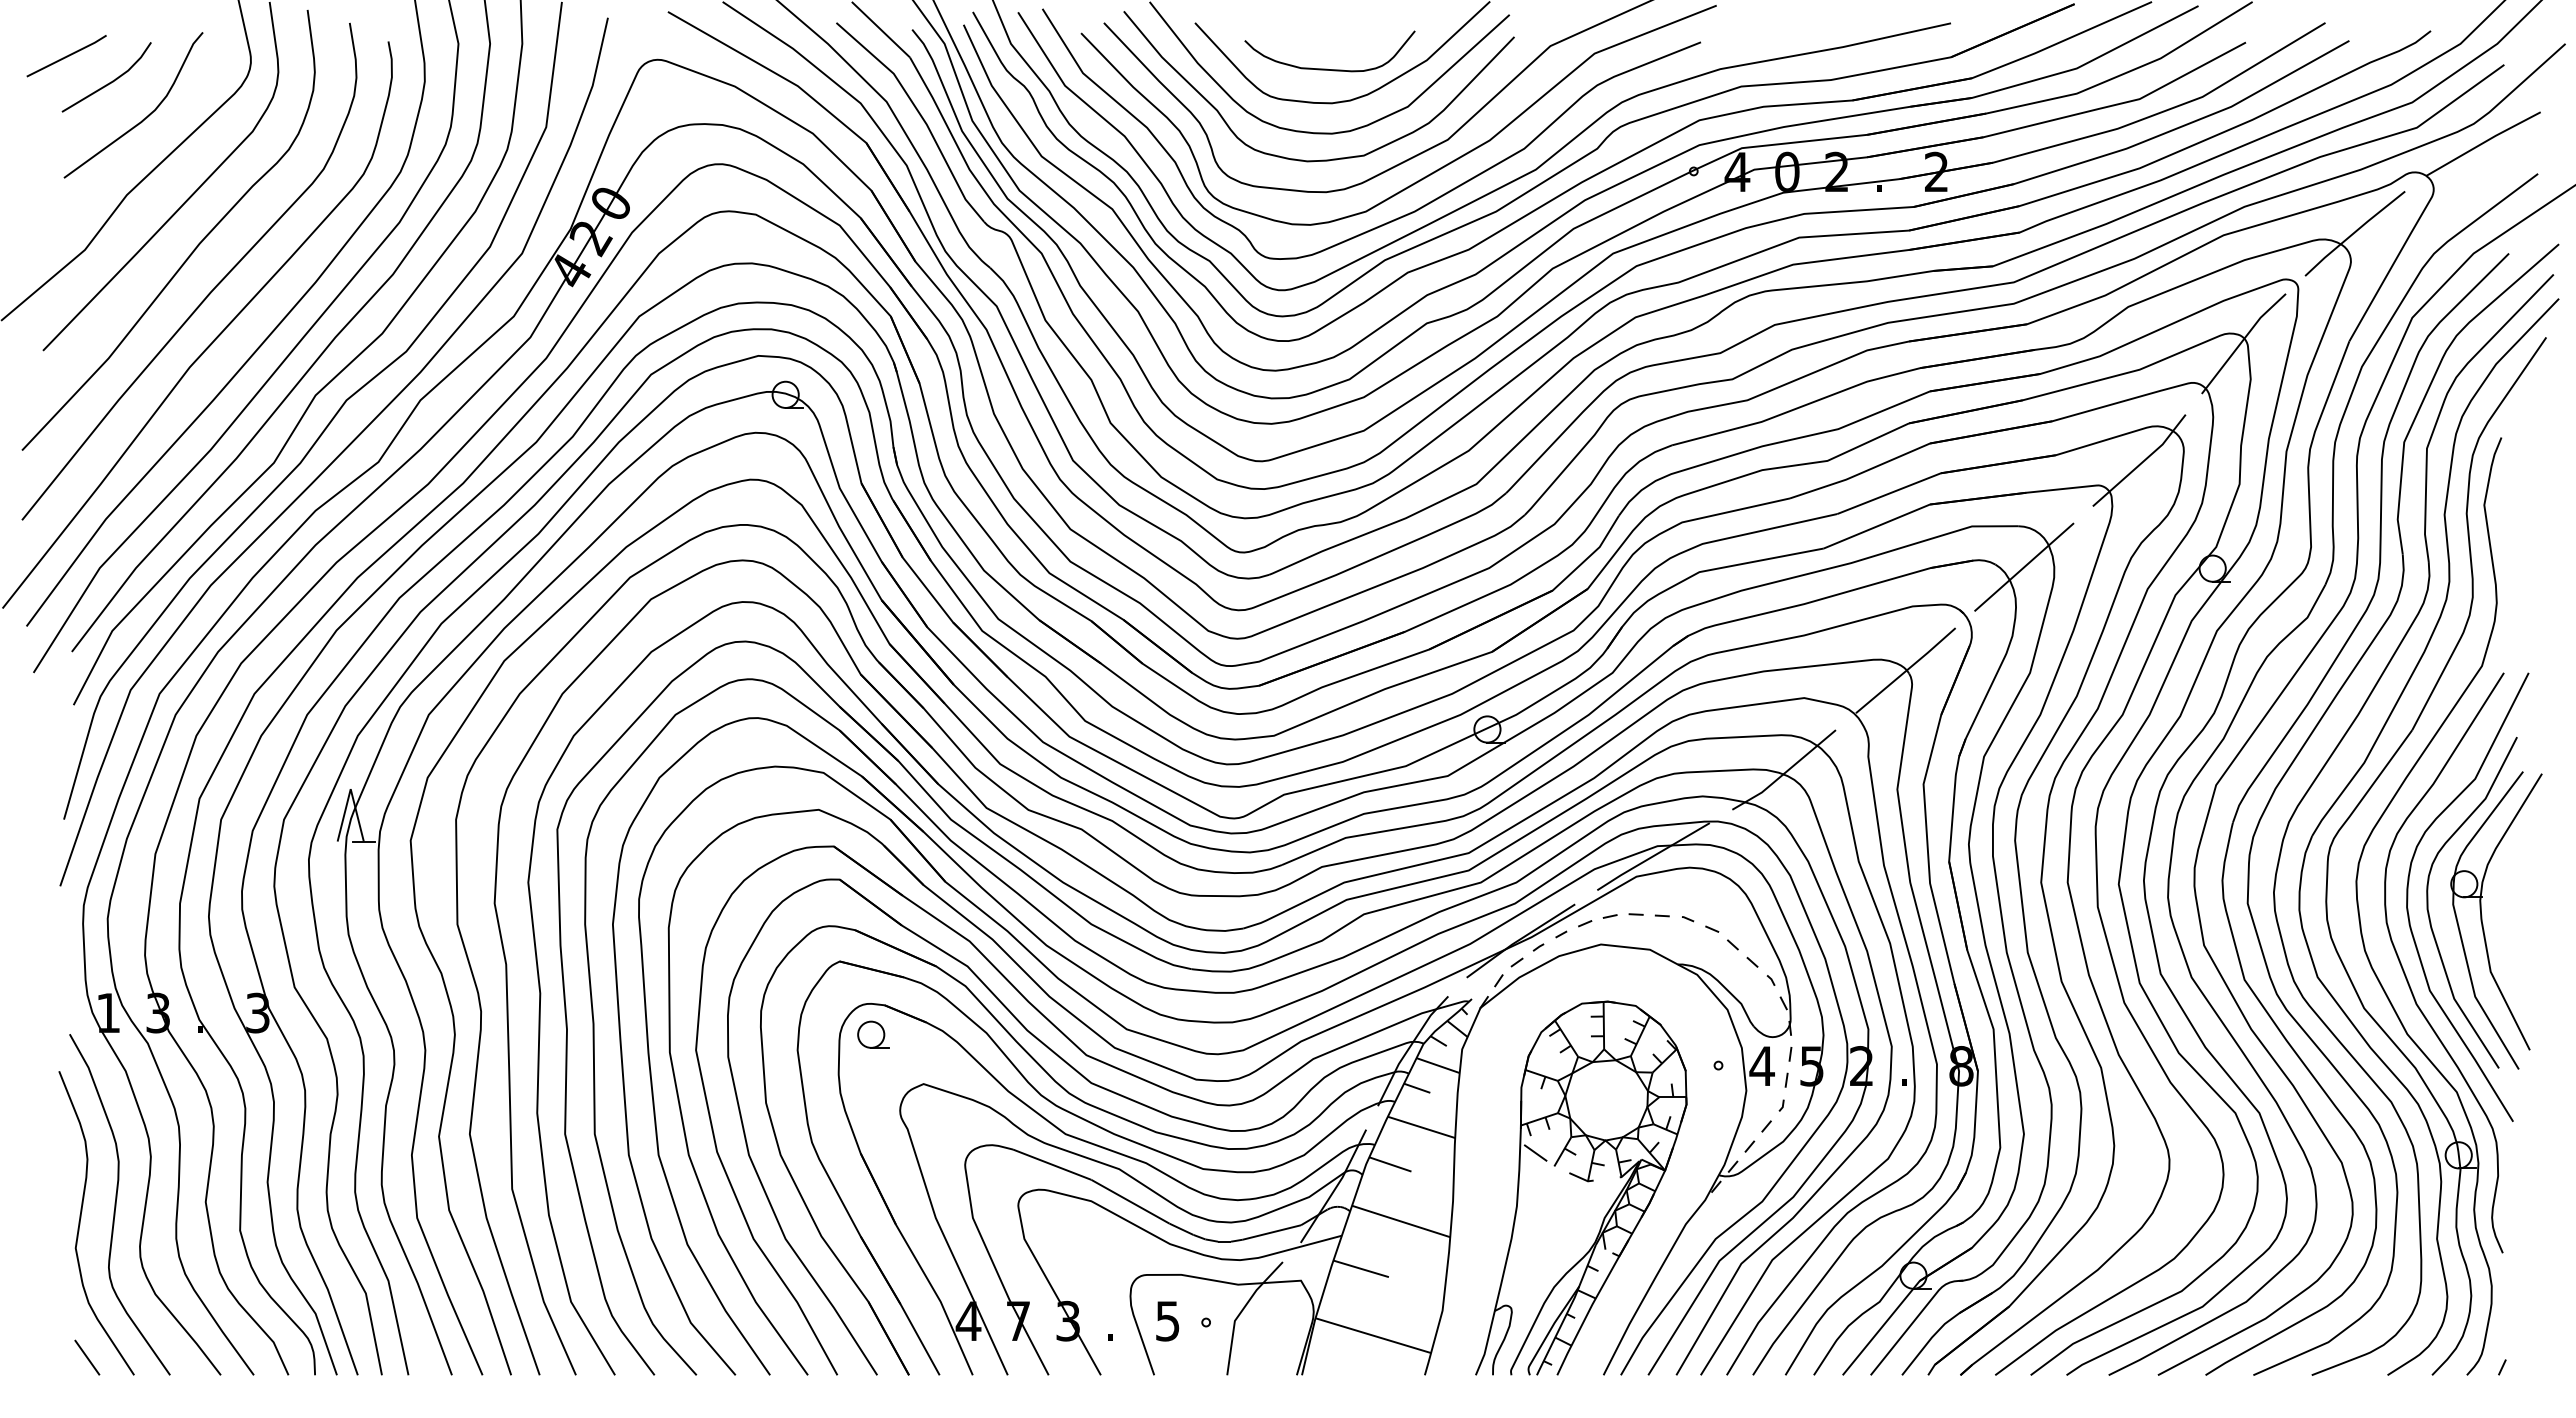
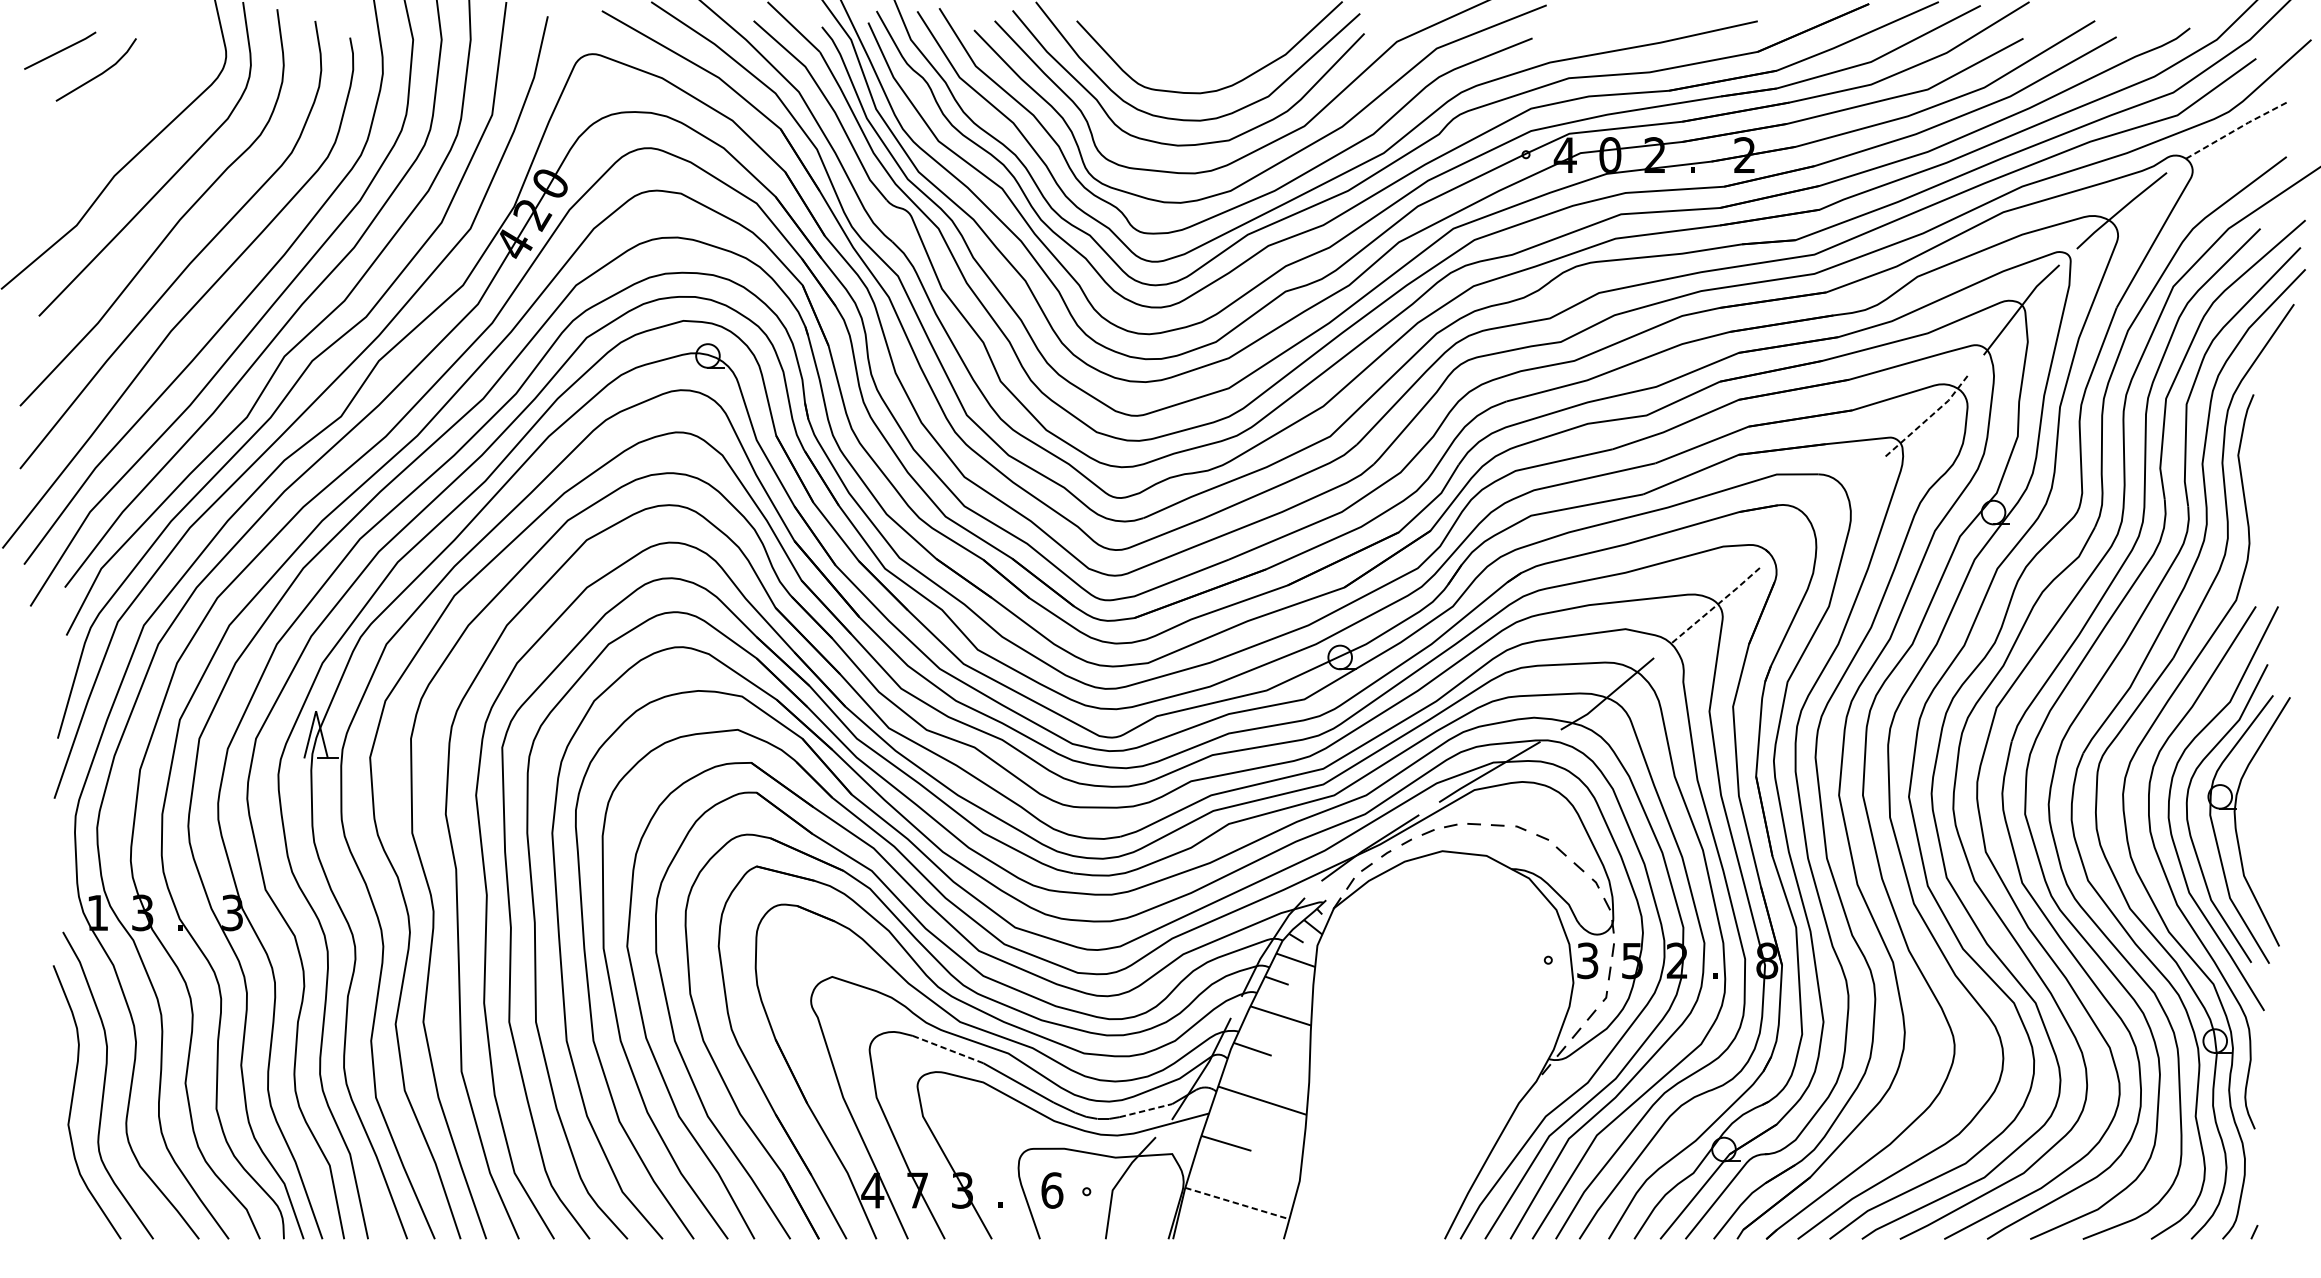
curve: (1327, 68) -> (1196, 61), removed
curve: (143, 118) -> (129, 107), removed
line: (2483, 142) -> (2237, 128), solid -> dashed
line: (2142, 462) -> (1930, 416), solid -> dashed
line: (2024, 566) -> (1824, 510), removed
line: (1907, 670) -> (1718, 604), solid -> dashed
part: (873, 1034) -> (787, 932), removed
text: (1761, 1066) -> (1587, 961), 4 -> 3
line: (1052, 1164) -> (948, 1049), solid -> dashed
part: (1585, 1181) -> (1428, 1064), removed
line: (1272, 1232) -> (1146, 1110), solid -> dashed
text: (1168, 1320) -> (1052, 1189), 5 -> 6
line: (1373, 1335) -> (1237, 1203), solid -> dashed
line: (87, 1357) -> (78, 1223), removed

